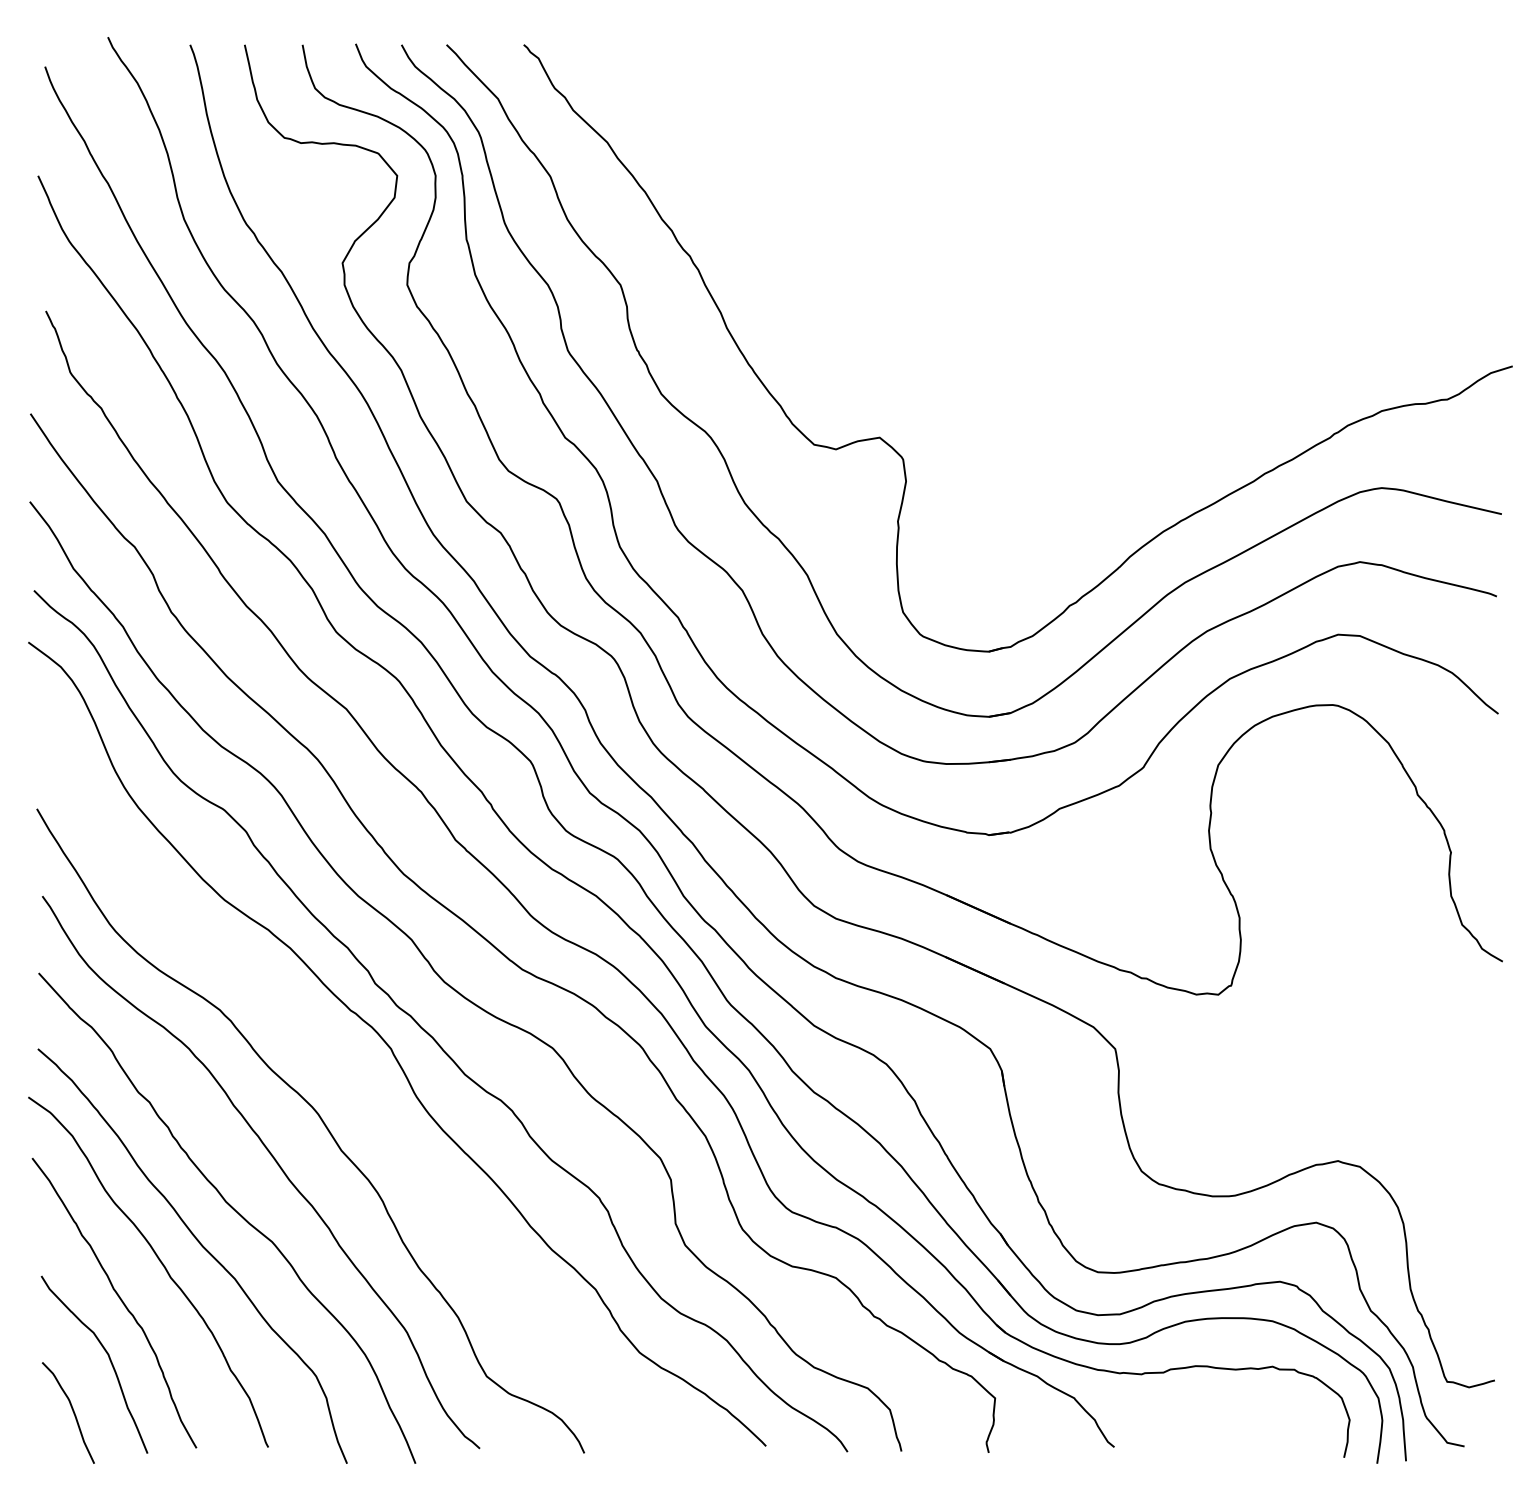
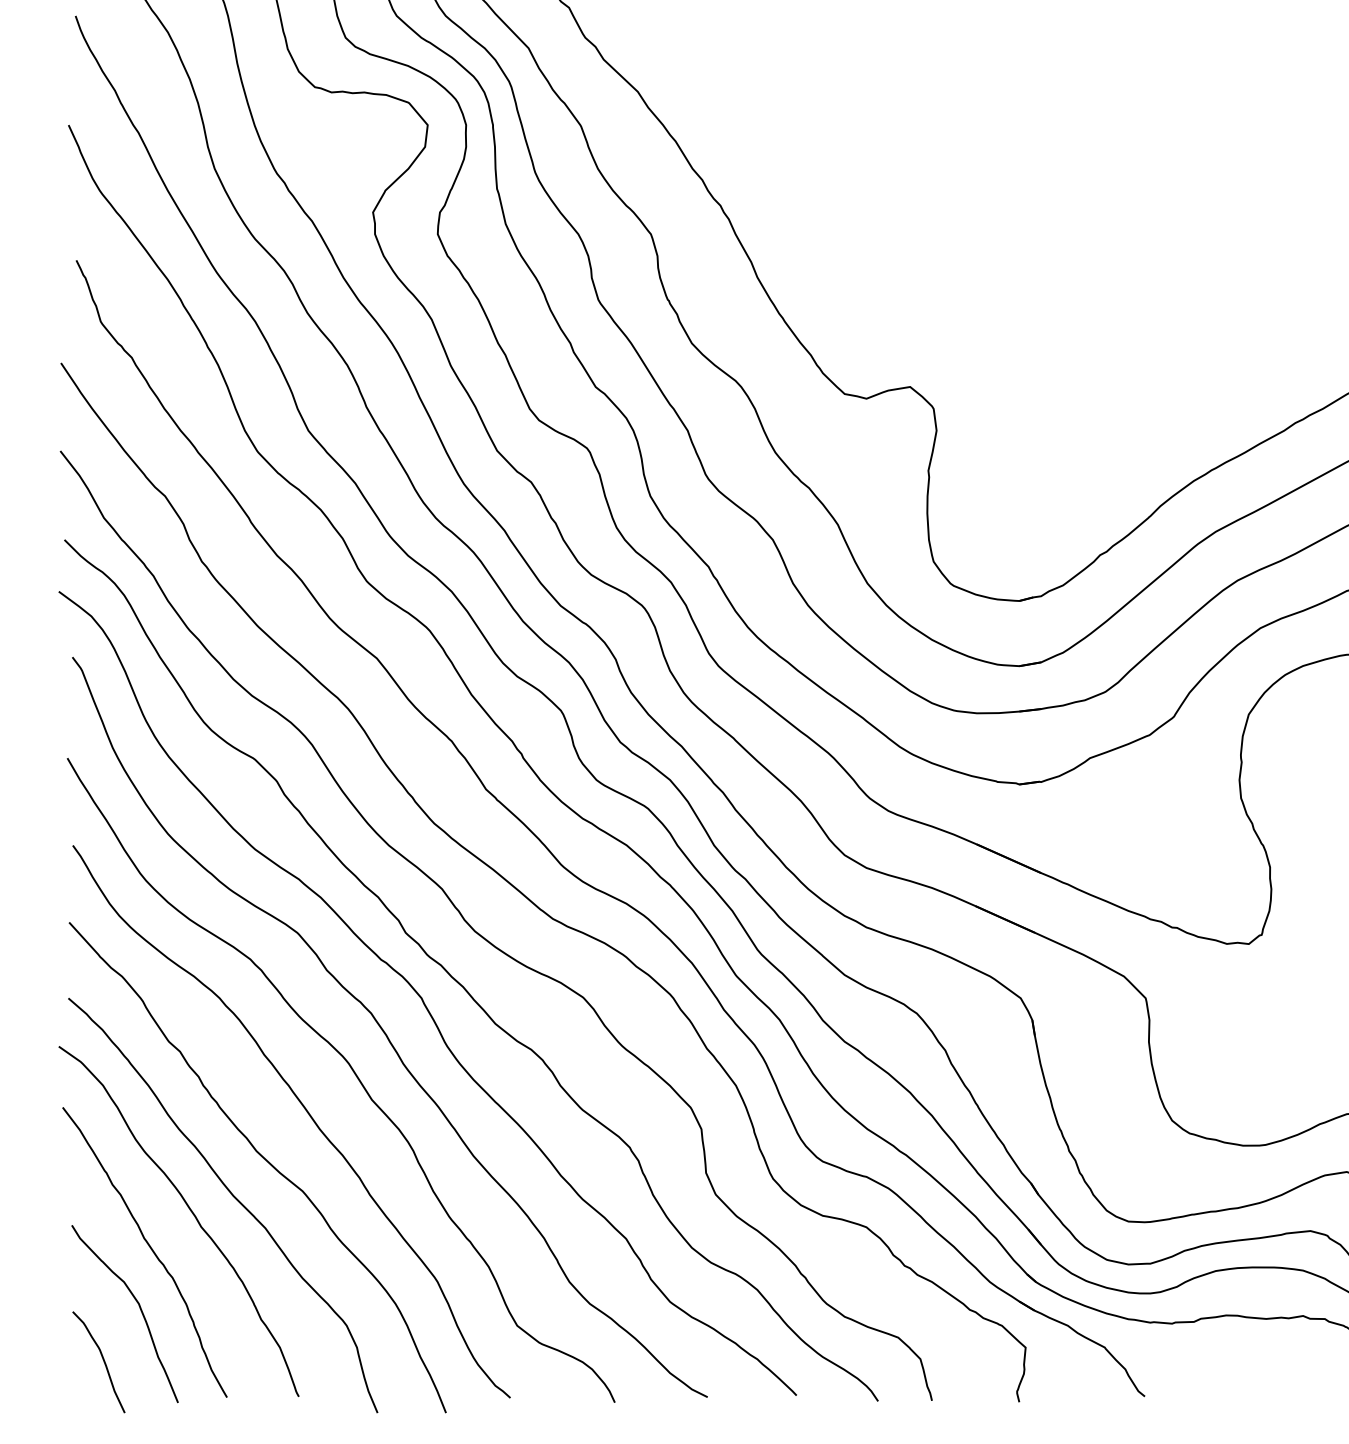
curve: (353, 1080) -> (384, 1029), added

